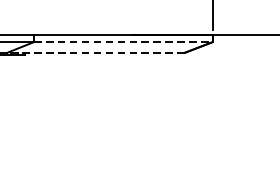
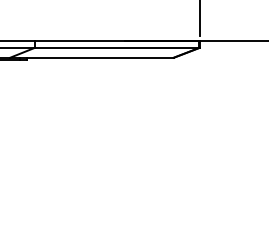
line: (123, 41) -> (117, 47), dashed -> solid
line: (95, 52) -> (91, 57), dashed -> solid

